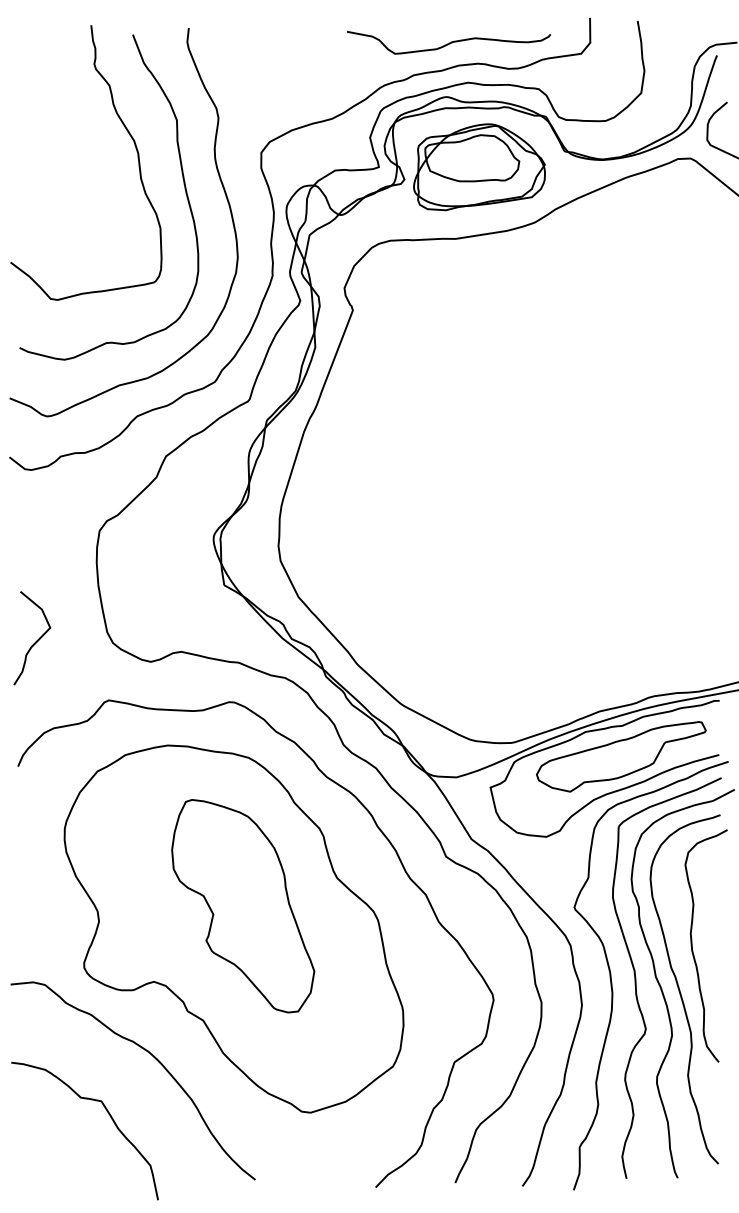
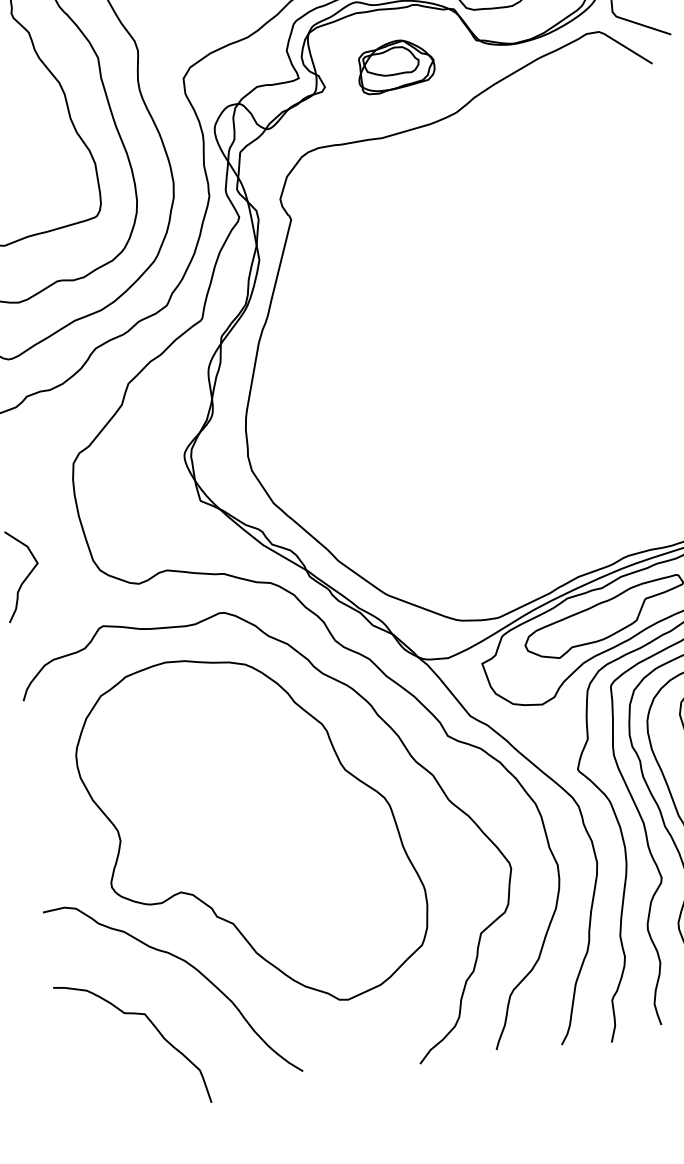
part: (479, 167) -> (395, 66), size x0.6
part: (243, 906) -> (258, 808), removed

